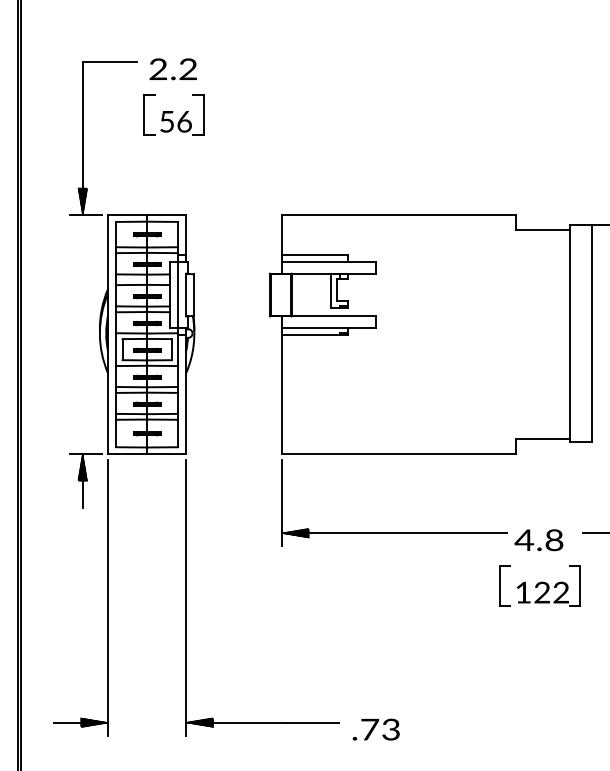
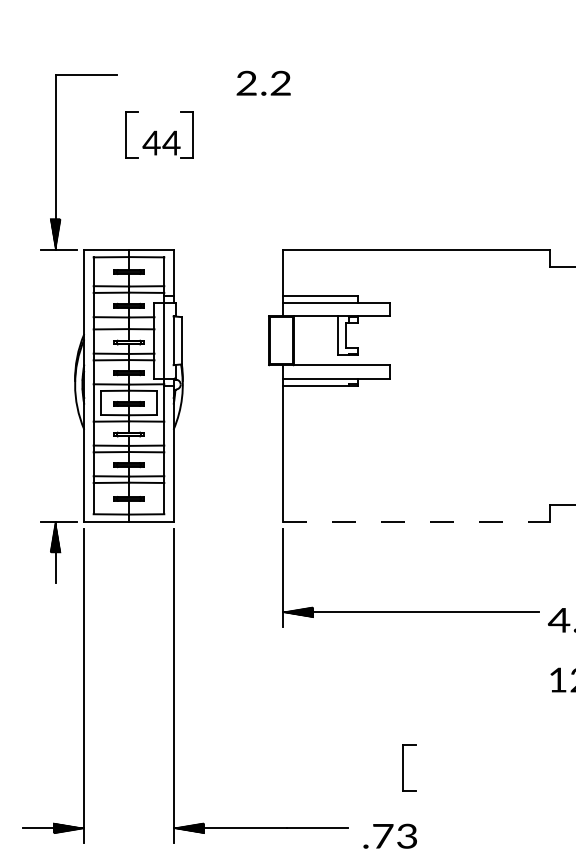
text: (172, 69) -> (262, 83), moved
text: (175, 121) -> (161, 142), 56 -> 44
line: (399, 453) -> (416, 521), solid -> dashed
part: (504, 585) -> (408, 767), moved

